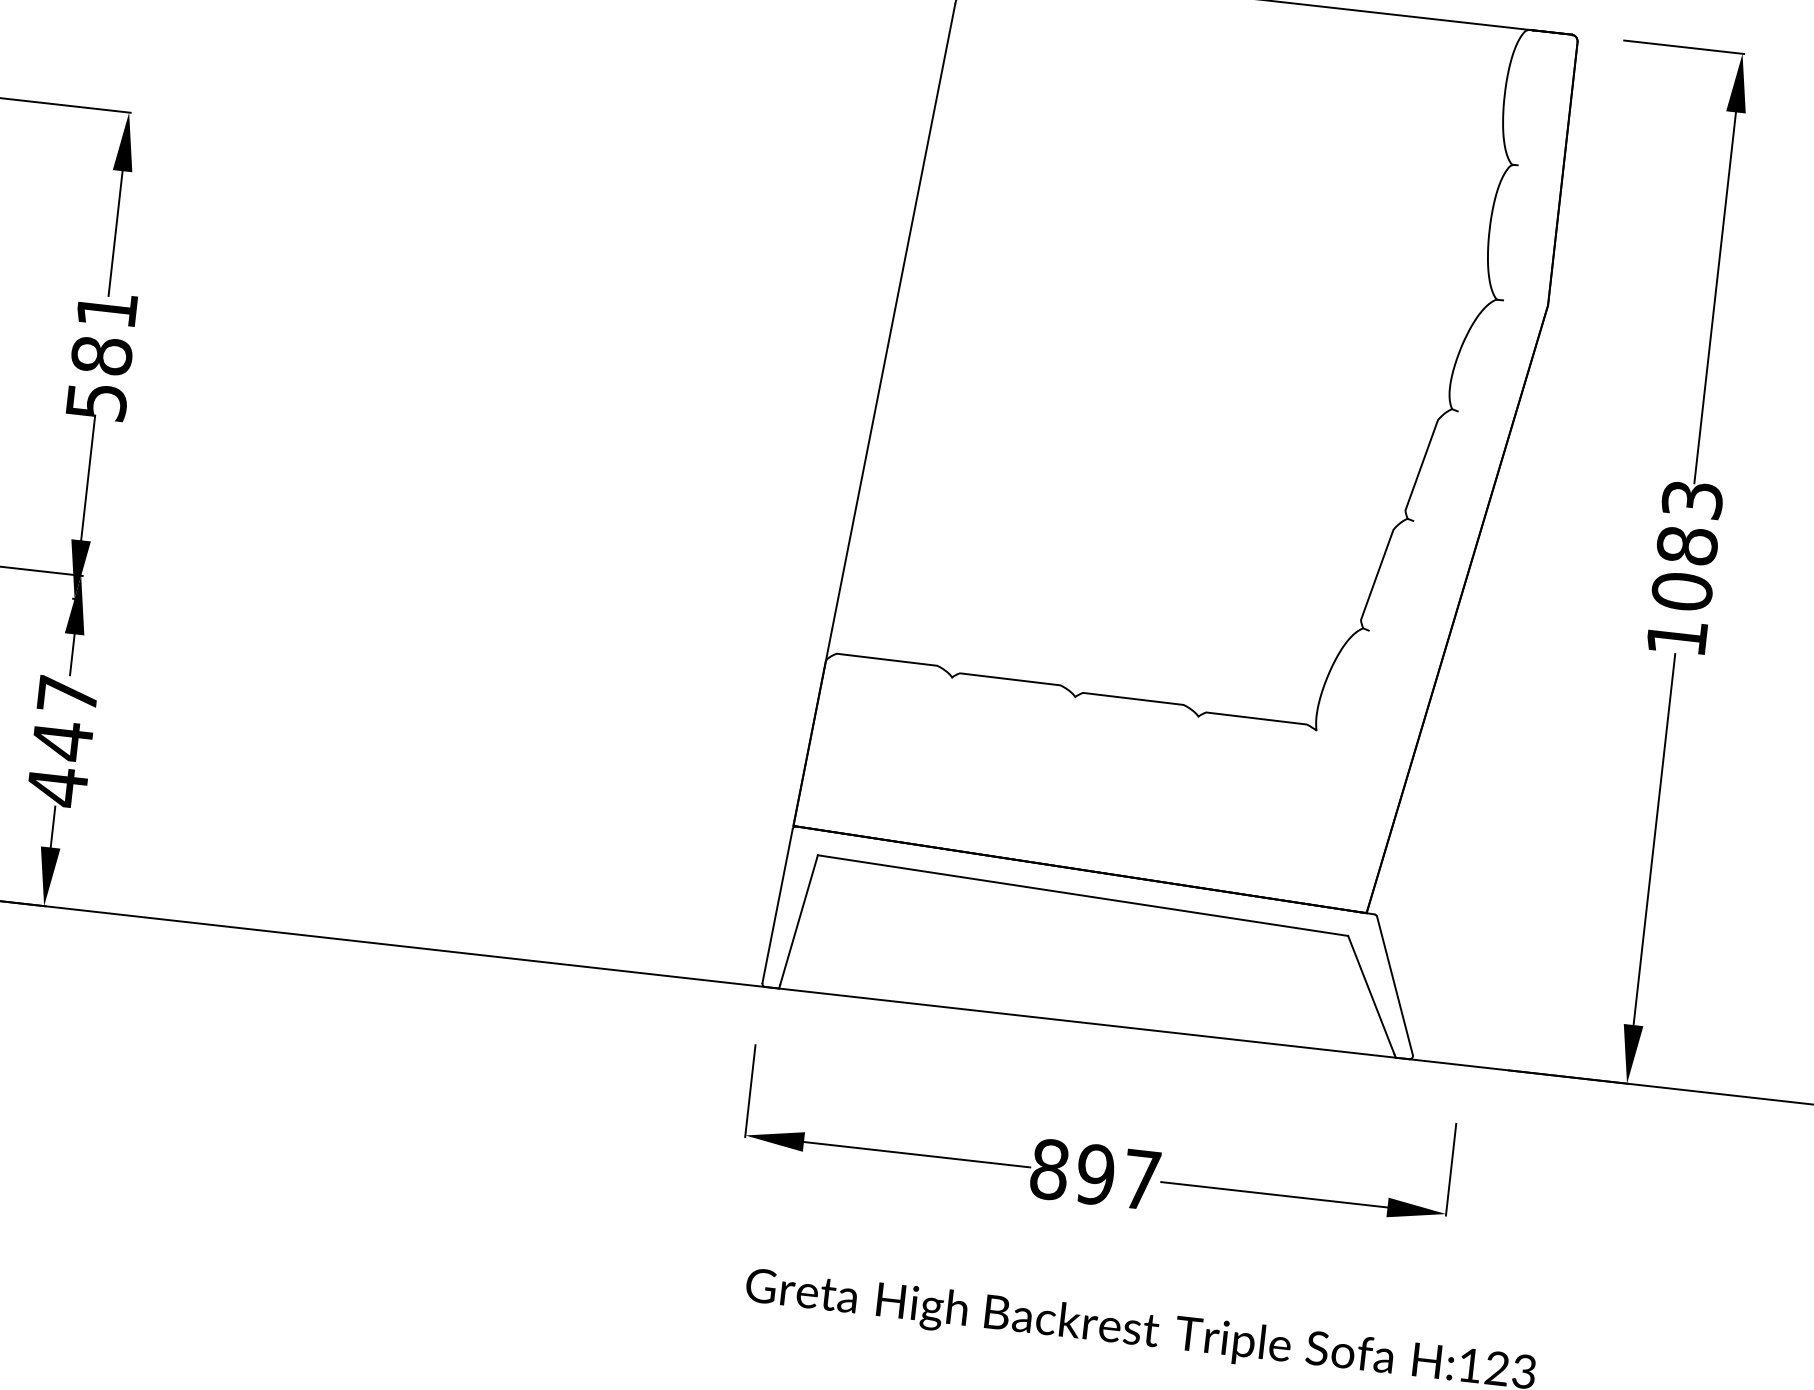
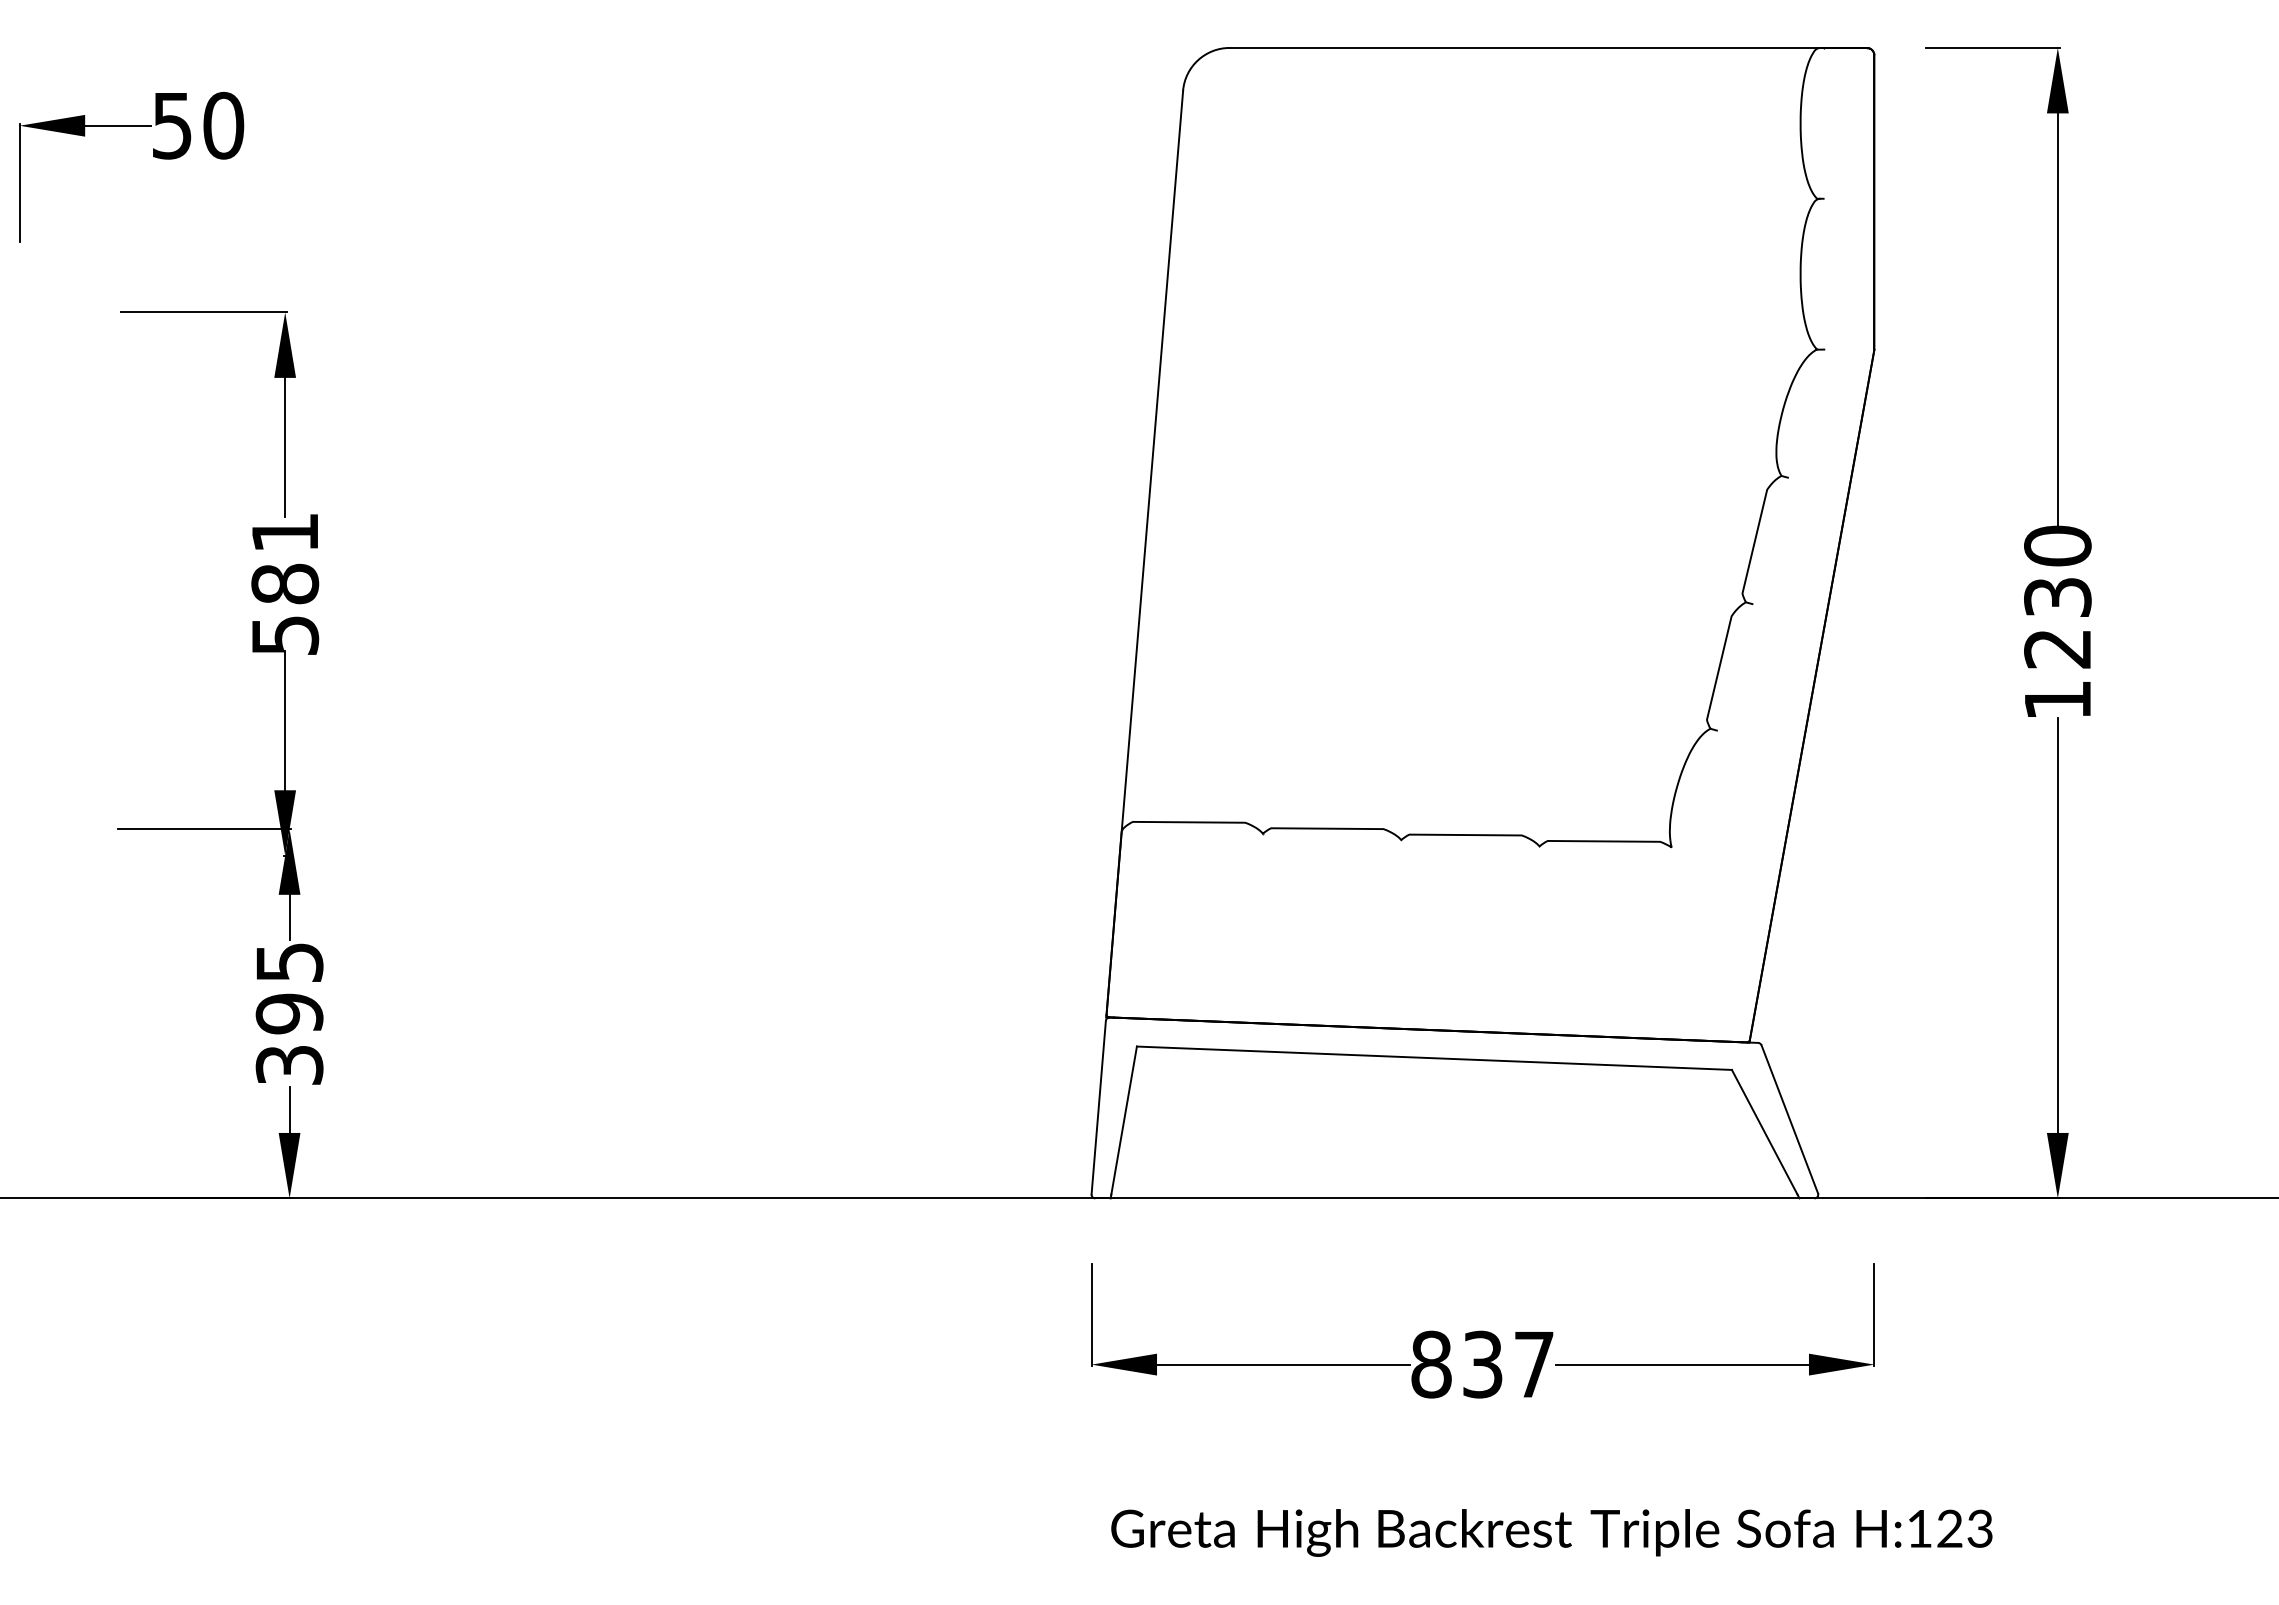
text: (1687, 545) -> (2057, 597), 1083 -> 1230
text: (62, 741) -> (289, 1014), 447 -> 395
text: (1095, 1174) -> (1482, 1364), 897 -> 837

